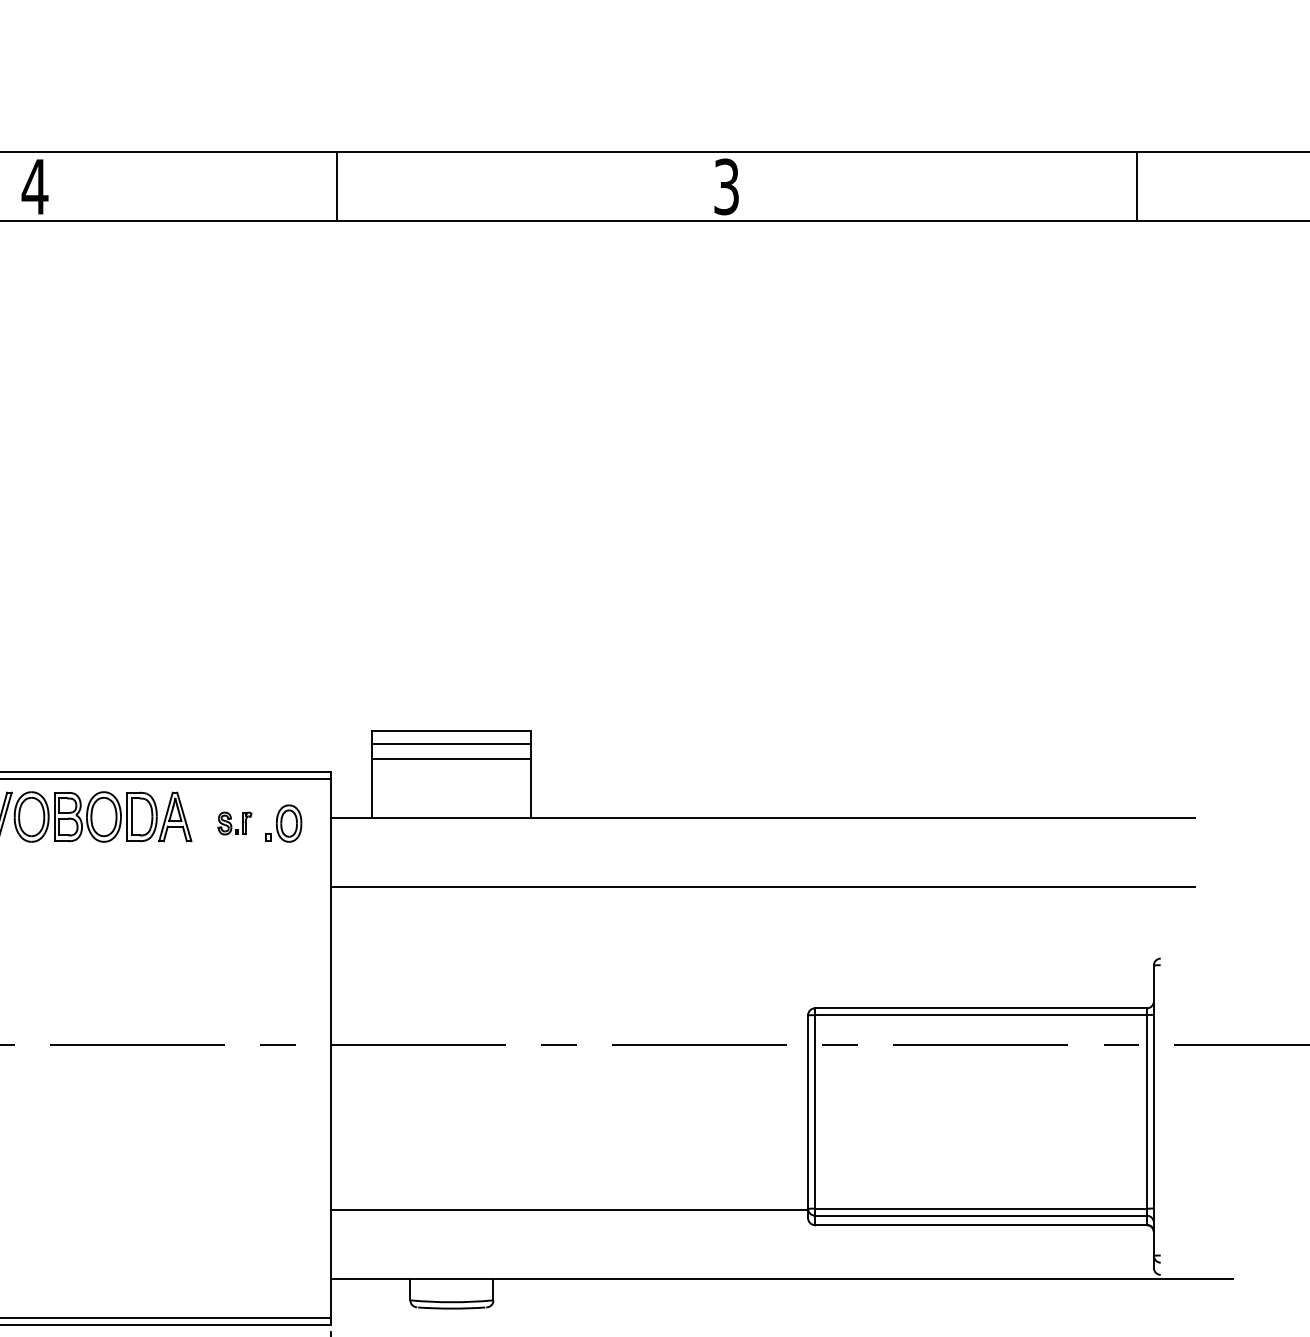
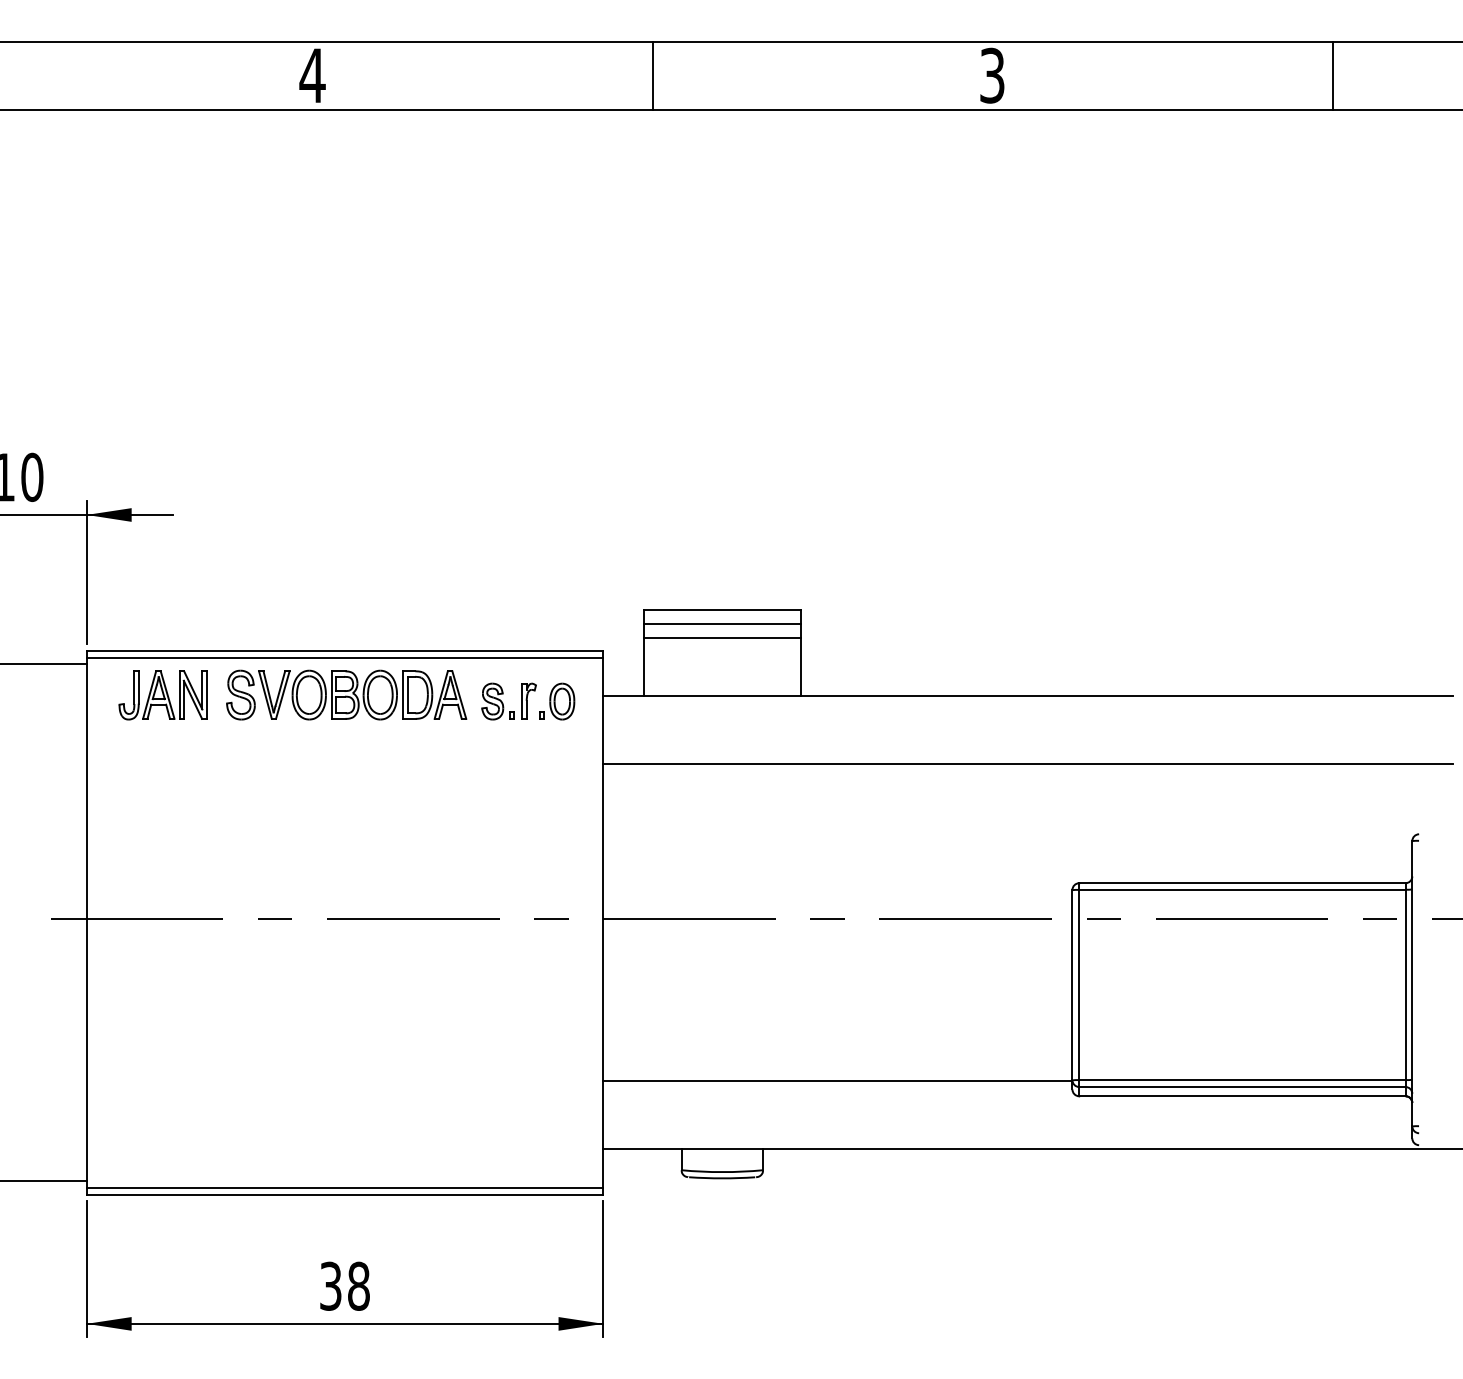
line: (337, 186) -> (653, 75), moved
line: (1136, 186) -> (1332, 75), moved
part: (234, 823) -> (508, 701), size x1.67

